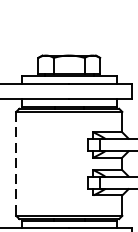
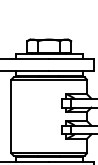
line: (16, 163) -> (11, 116), dashed -> solid

